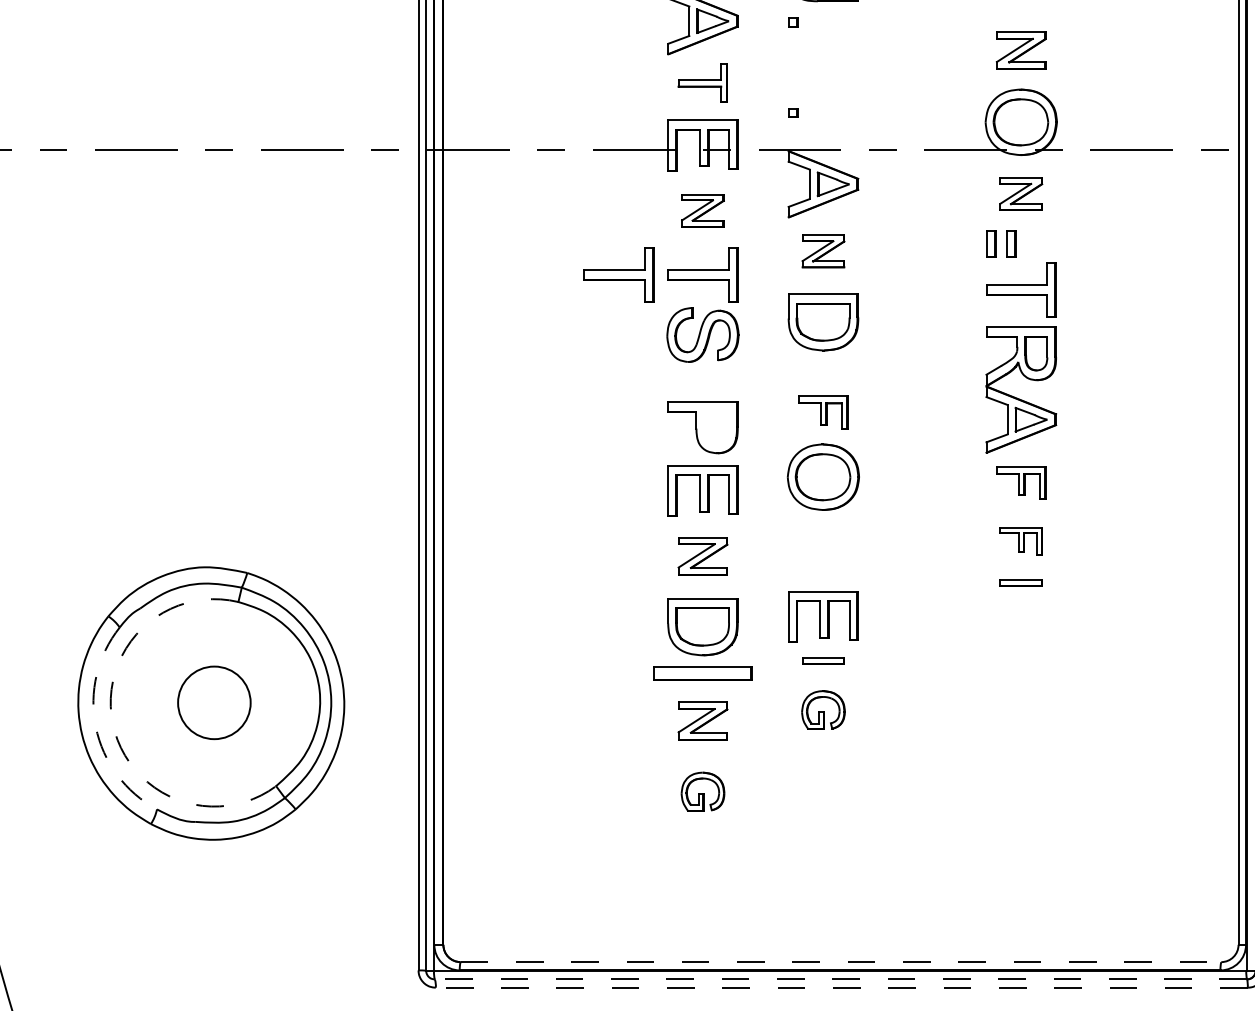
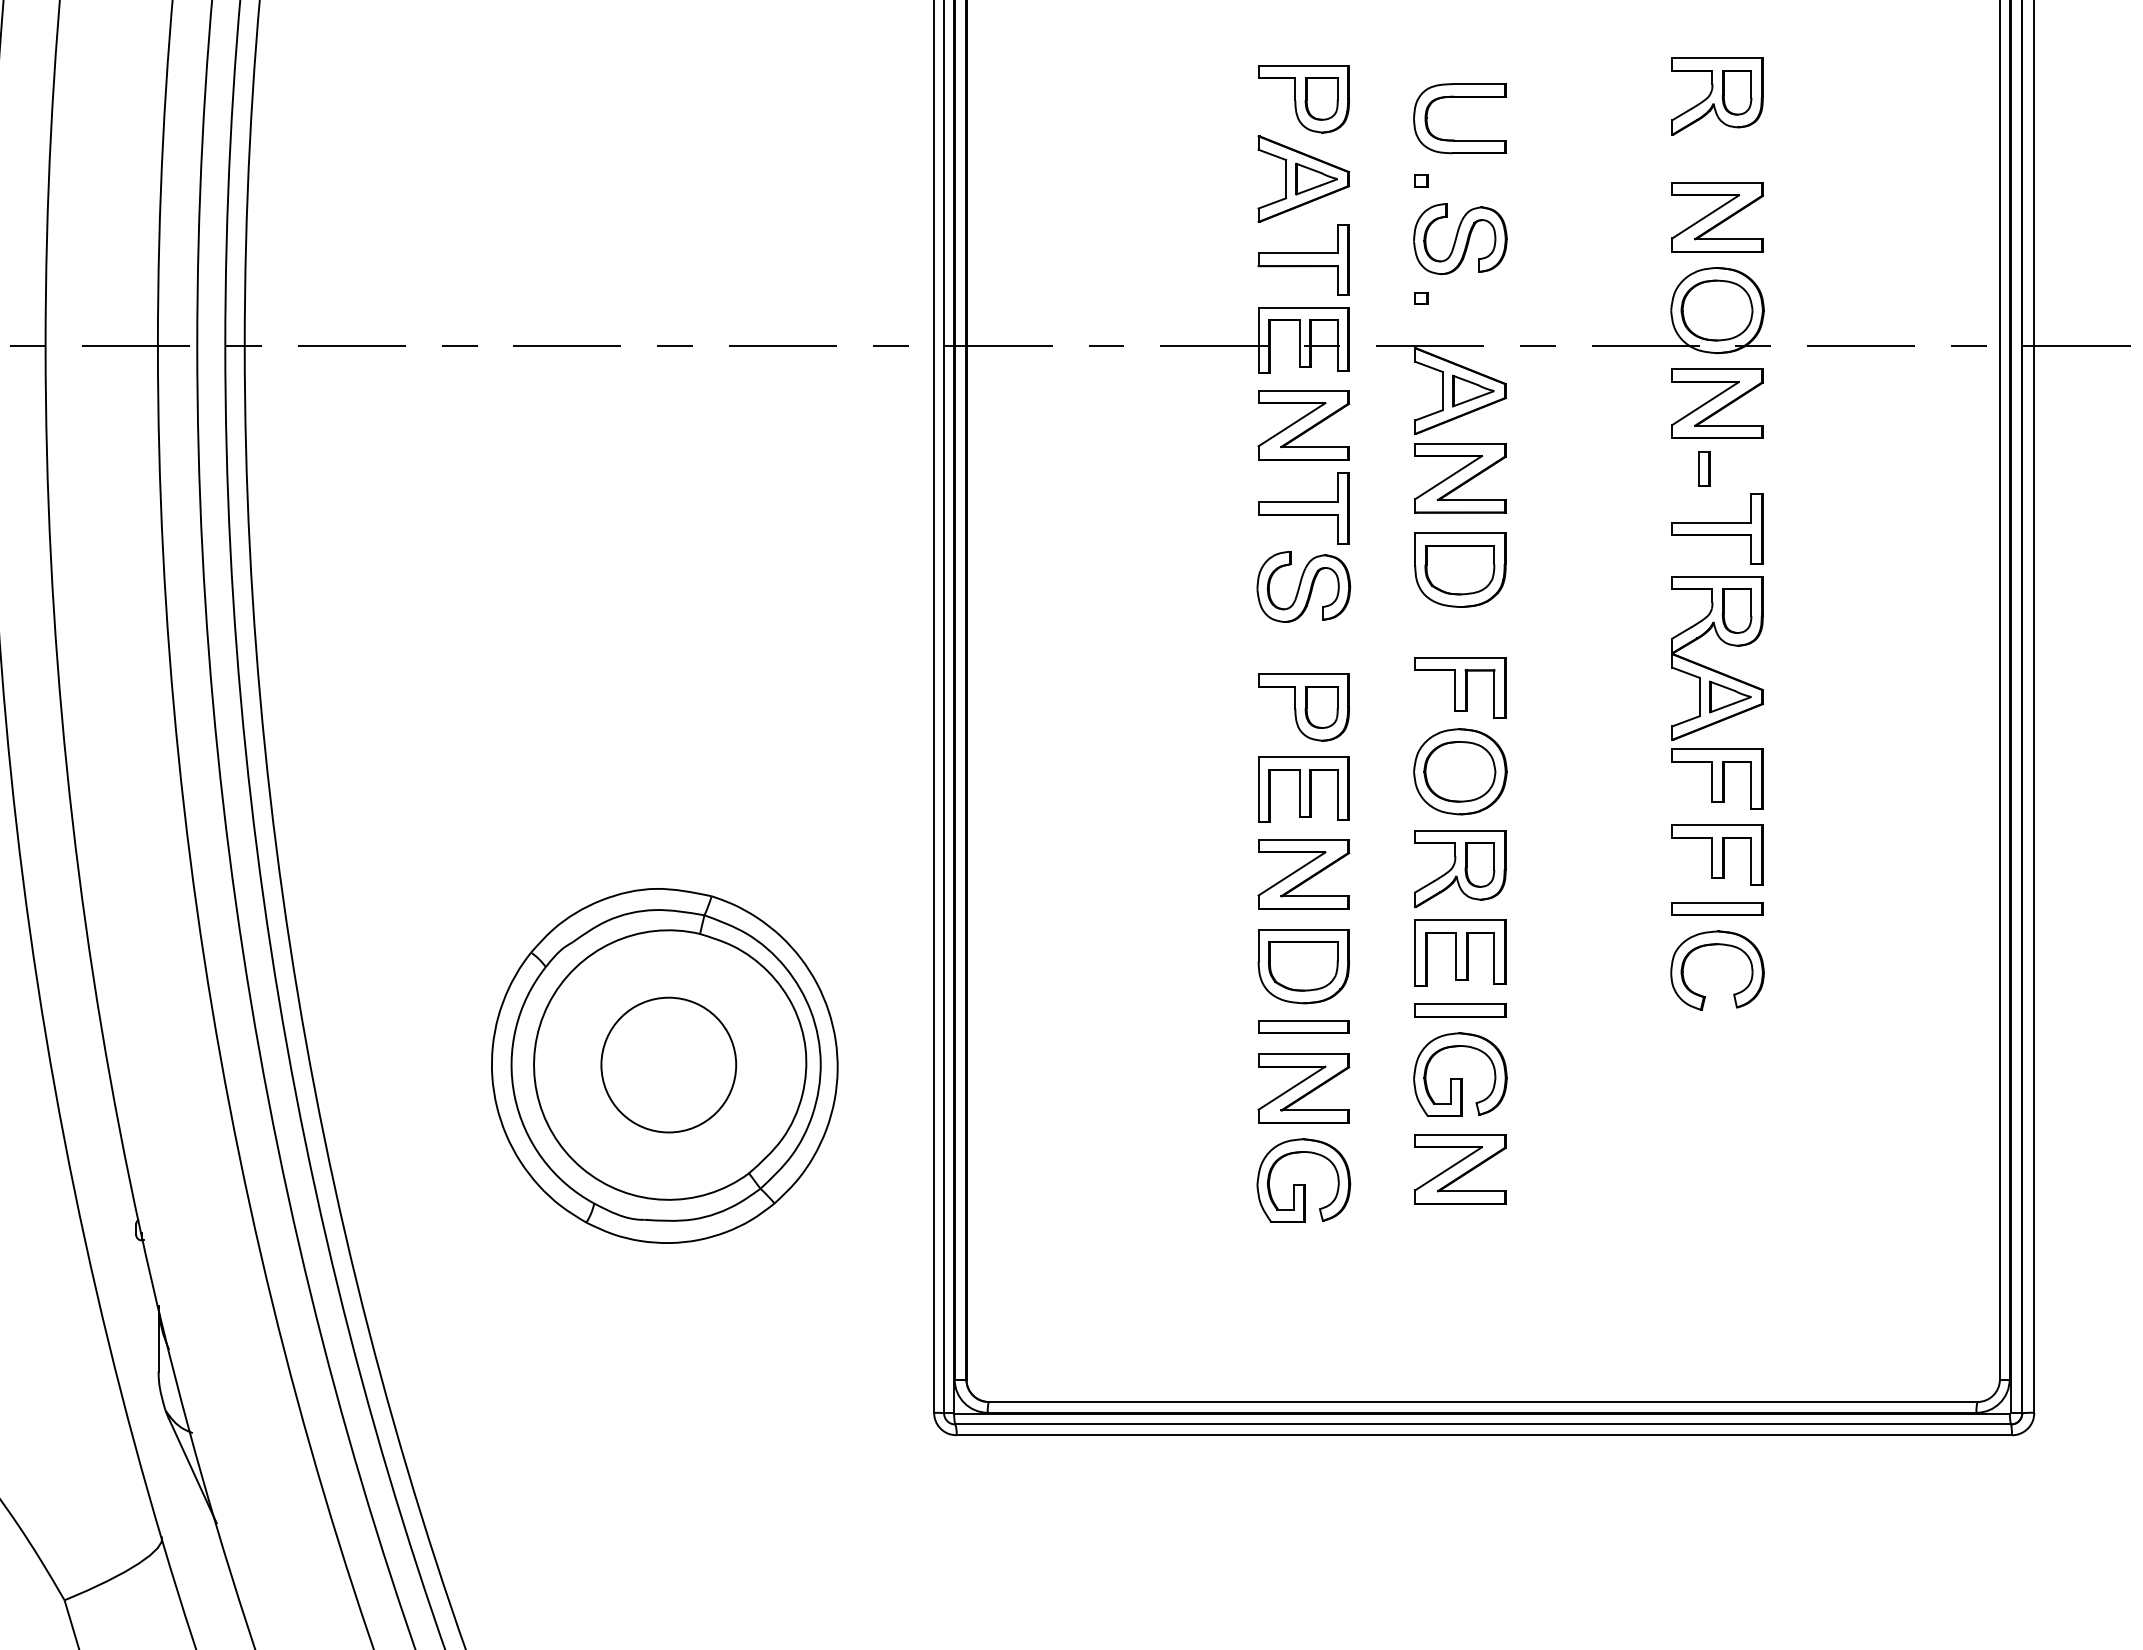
part: (1021, 50) -> (1717, 217), size x1.43
part: (823, 67) -> (1460, 239), added
part: (702, 83) -> (1303, 259), size x1.43
part: (1021, 193) -> (1717, 403), size x1.67
part: (702, 210) -> (1303, 425), size x1.67
part: (991, 243) -> (1678, 468), removed
part: (823, 251) -> (1460, 478), size x1.67
part: (618, 274) -> (1194, 508), removed
part: (823, 412) -> (1460, 687), size x1.43
part: (716, 427) -> (1321, 707), added
part: (1021, 482) -> (1717, 778), size x1.43
part: (1021, 540) -> (1717, 854), size x1.67
part: (823, 552) -> (1460, 869), added
part: (702, 556) -> (1303, 874), size x1.43
part: (1021, 582) -> (1717, 908), size x1.67
part: (1021, 610) -> (1717, 945), added
part: (823, 660) -> (1460, 1010), size x1.67
part: (702, 673) -> (1303, 1026), size x0.71
circle: (214, 702) -> (668, 1064), size x1.43
part: (823, 710) -> (1460, 1074), size x1.67
part: (702, 720) -> (1303, 1088), size x1.43
arc: (112, 723) -> (536, 1092), dashed -> solid
arc: (95, 727) -> (514, 1096), dashed -> solid
part: (823, 783) -> (1460, 1169), added
part: (702, 791) -> (1303, 1180), size x1.67
line: (841, 962) -> (1483, 1402), dashed -> solid
line: (841, 979) -> (1483, 1424), dashed -> solid
line: (841, 987) -> (1484, 1435), dashed -> solid

